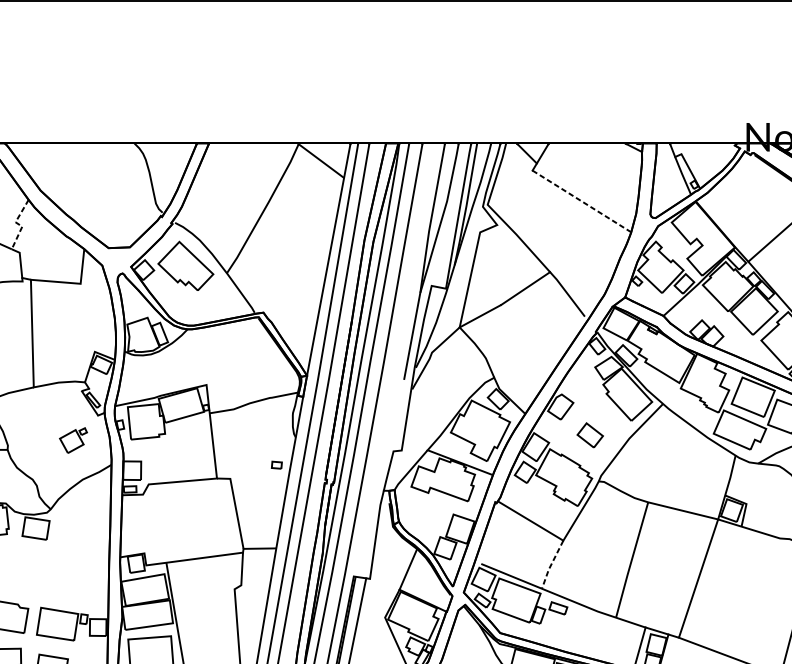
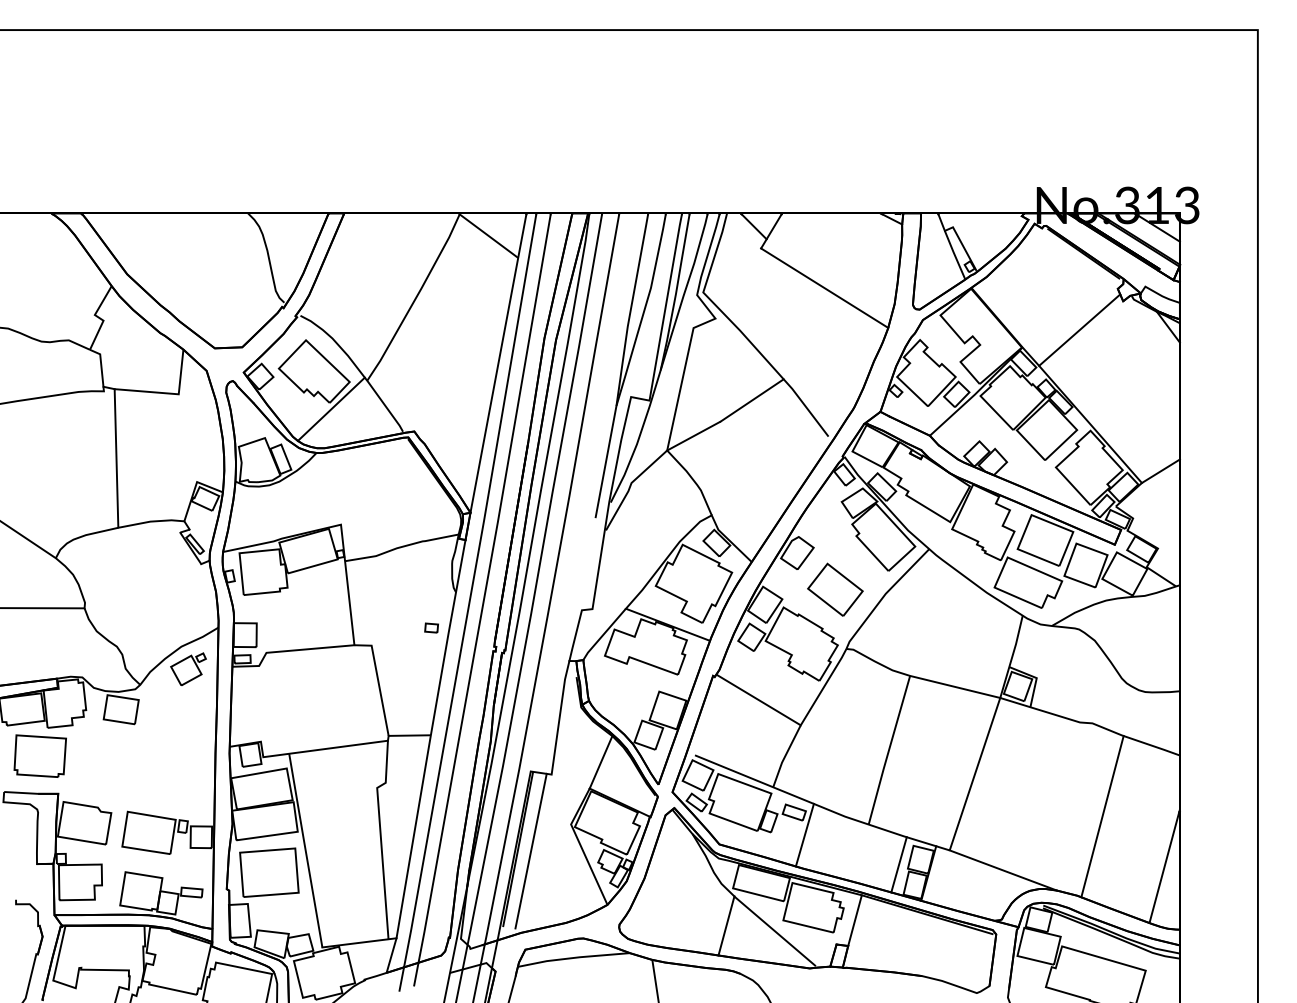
line: (581, 201) -> (824, 288), dashed -> solid
line: (18, 224) -> (98, 317), dashed -> solid
line: (198, 294) -> (330, 408), added
part: (590, 435) -> (835, 589), size x1.67
part: (73, 439) -> (188, 668), moved
line: (551, 564) -> (785, 756), dashed -> solid
line: (566, 625) -> (804, 834), added

